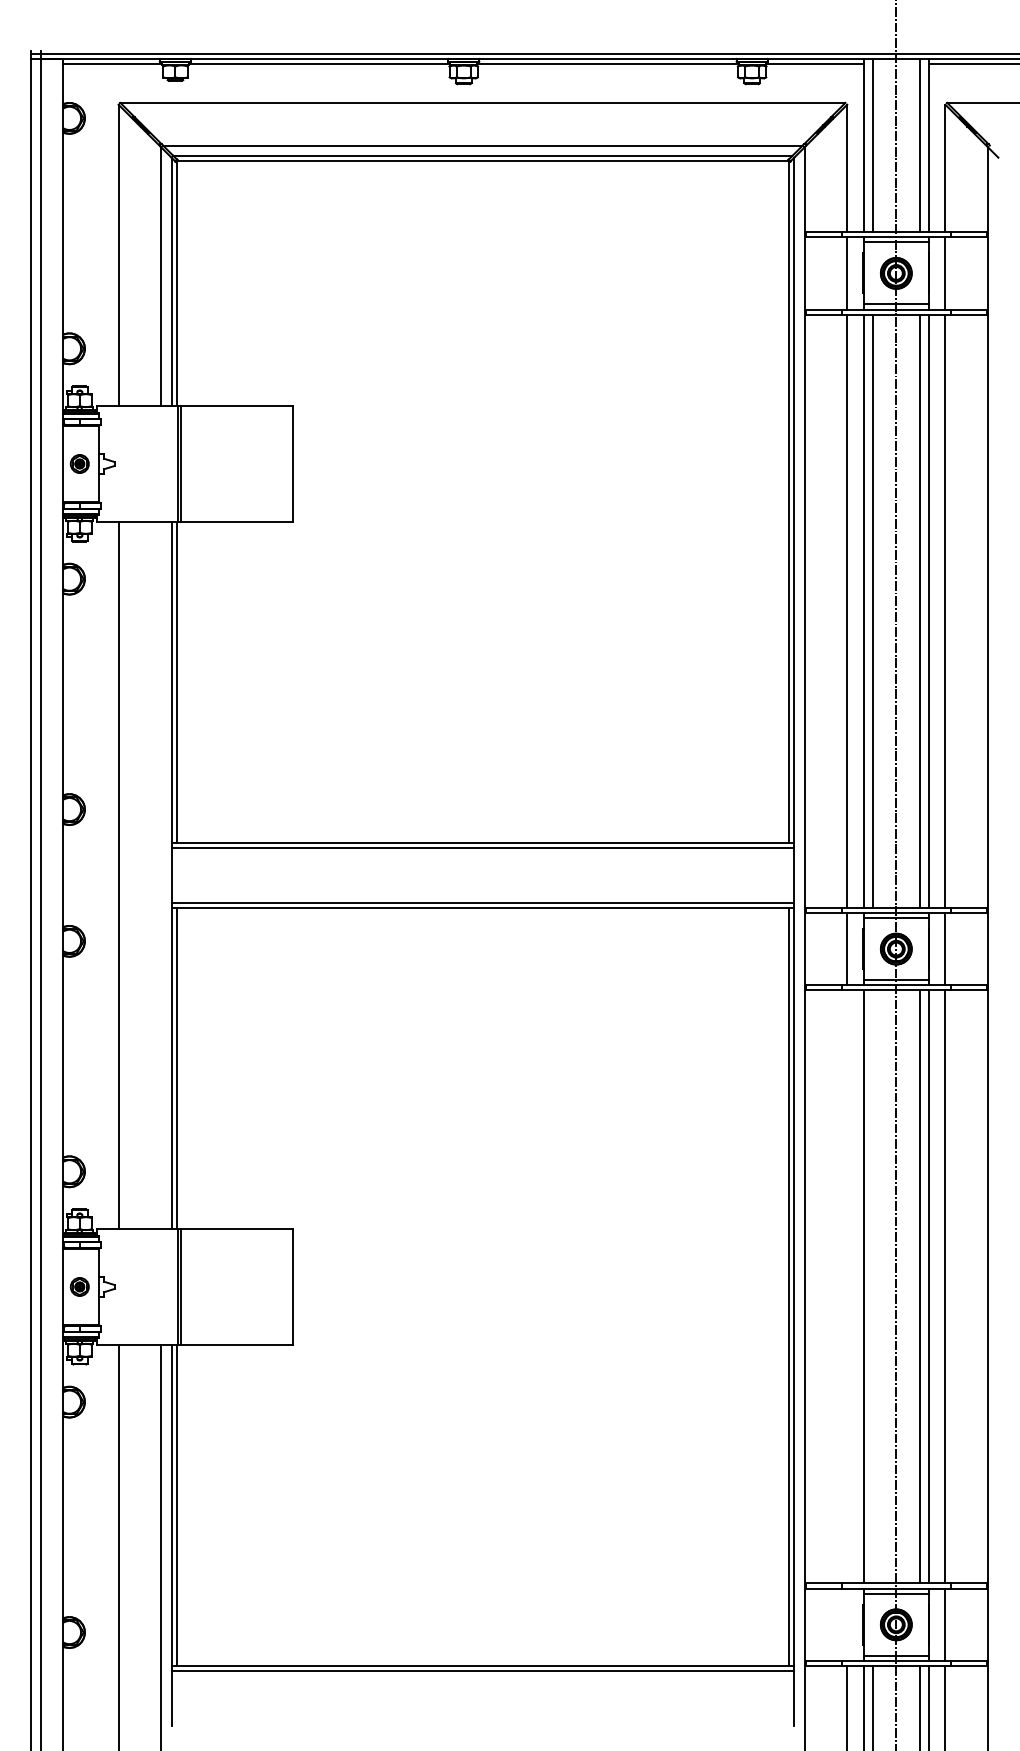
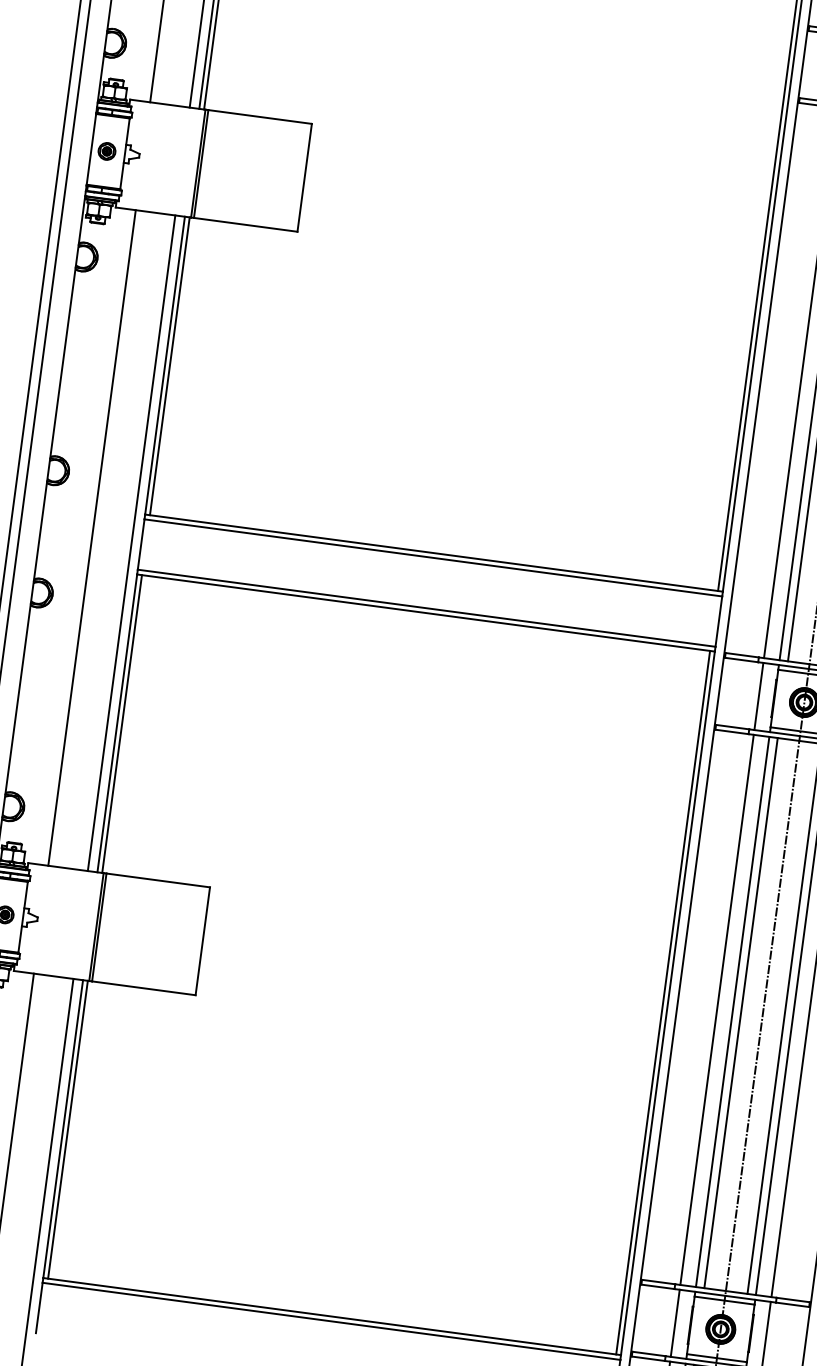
line: (161, 875) -> (131, 543), added
line: (847, 1286) -> (717, 1009), added
line: (873, 1286) -> (741, 1012), added
line: (847, 1624) -> (675, 1323), added

